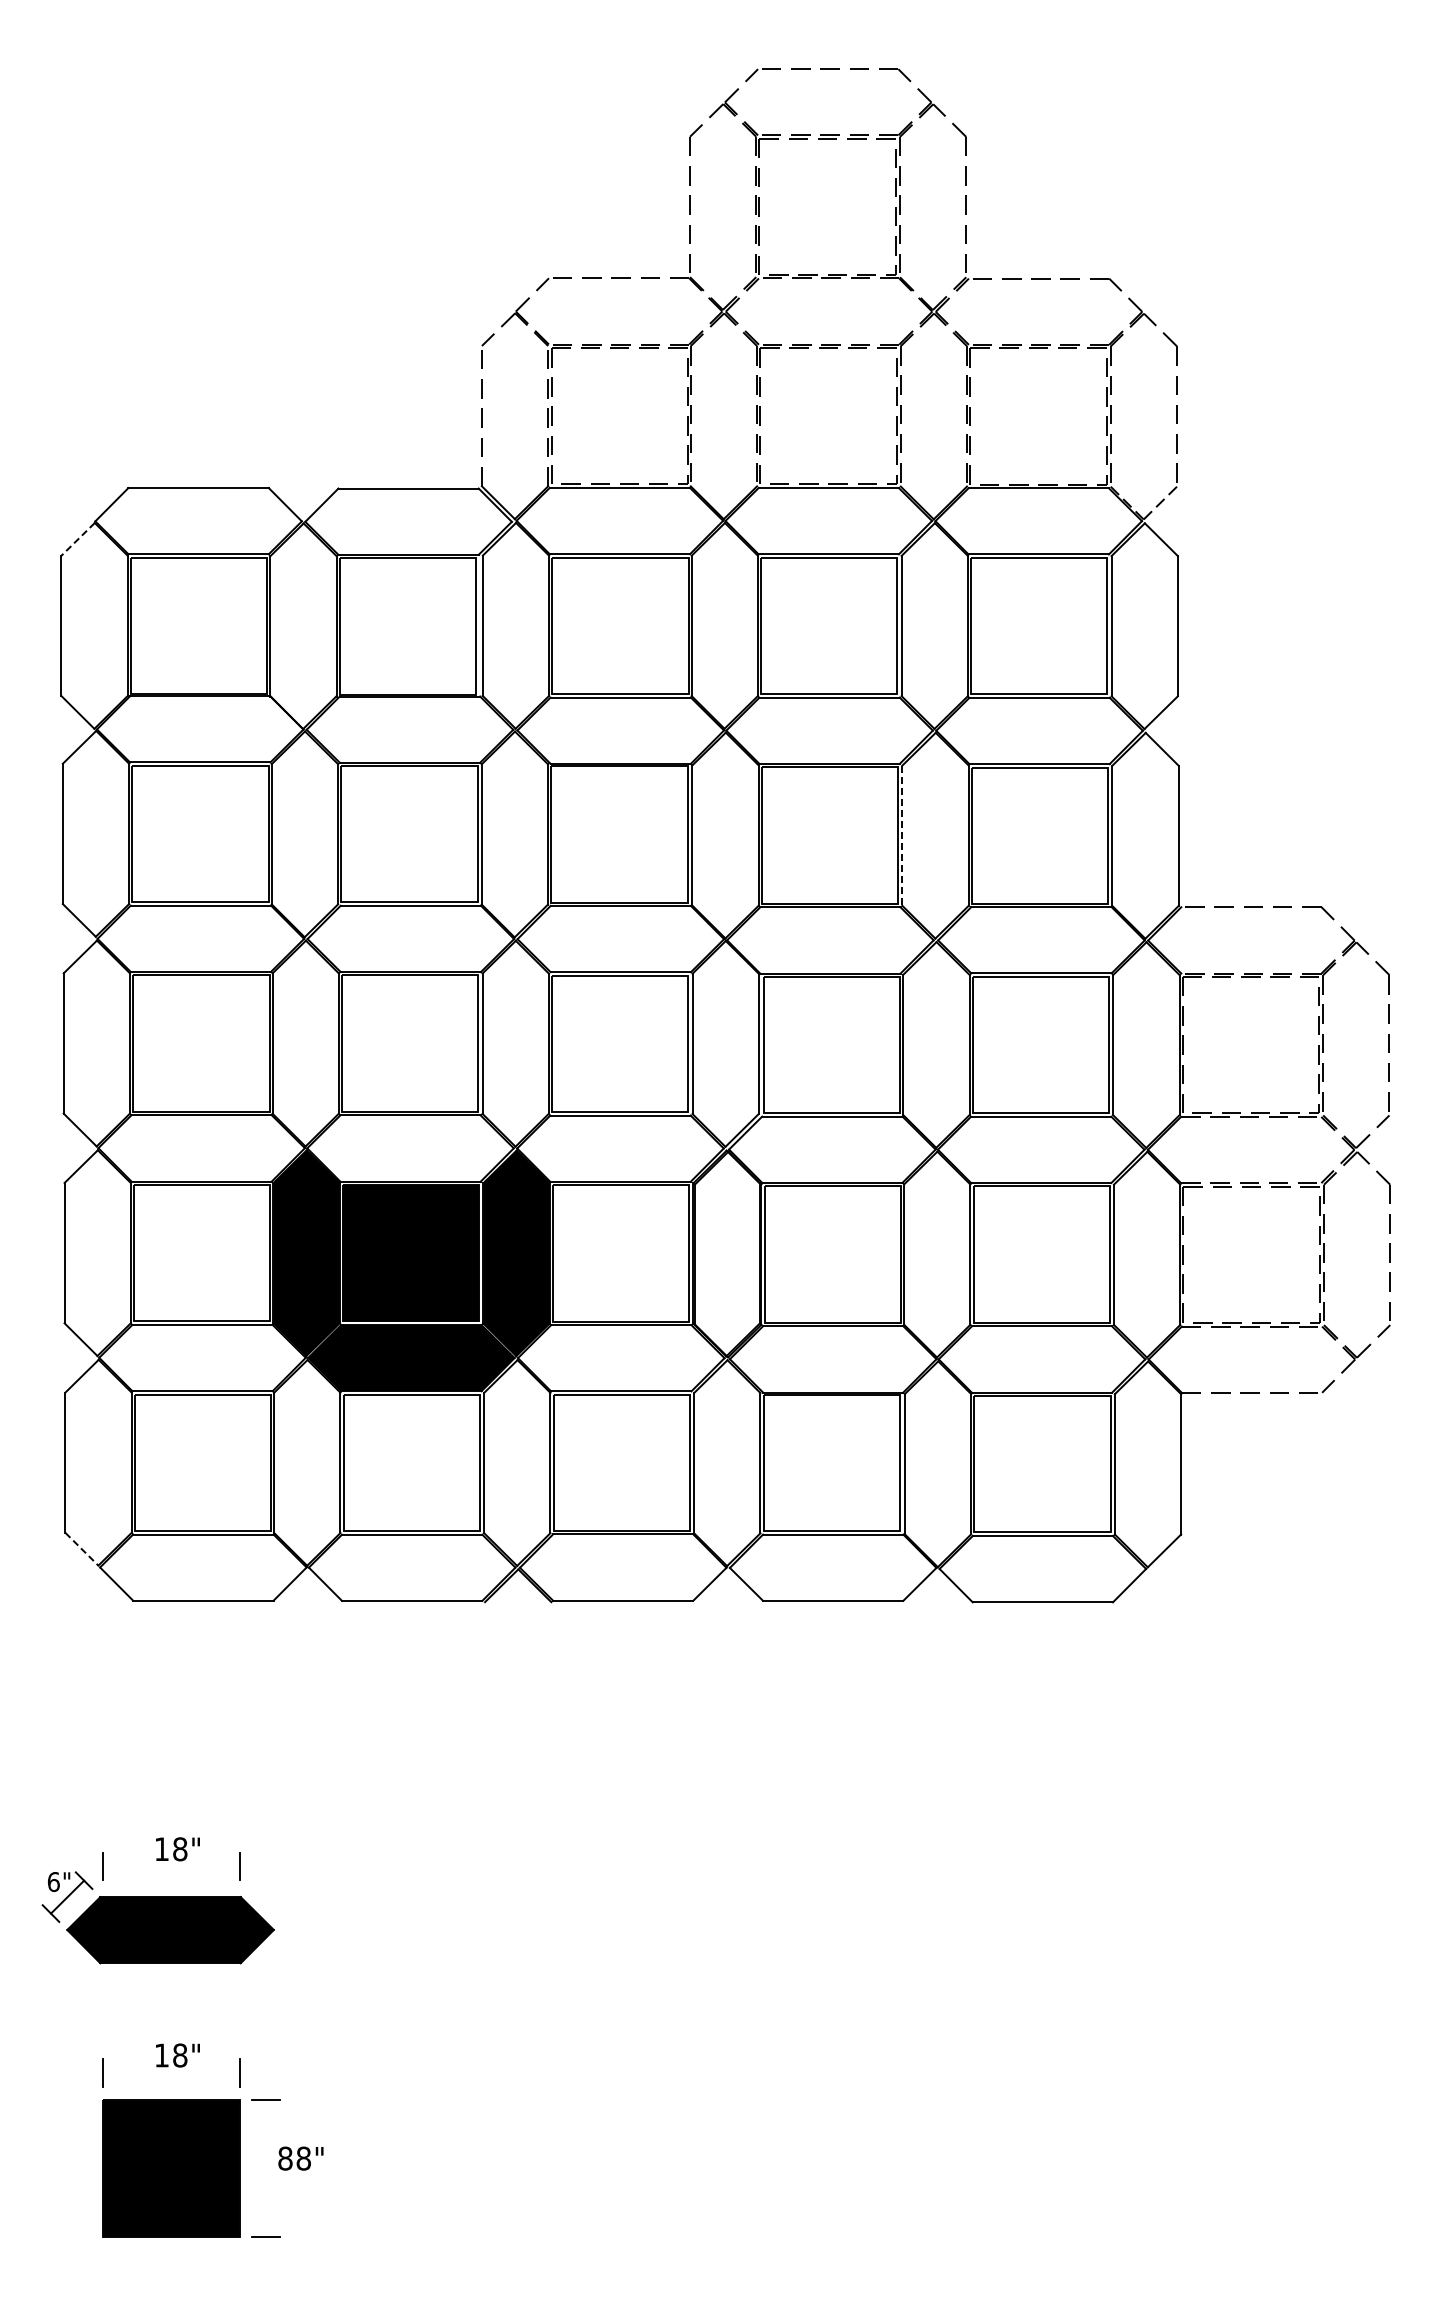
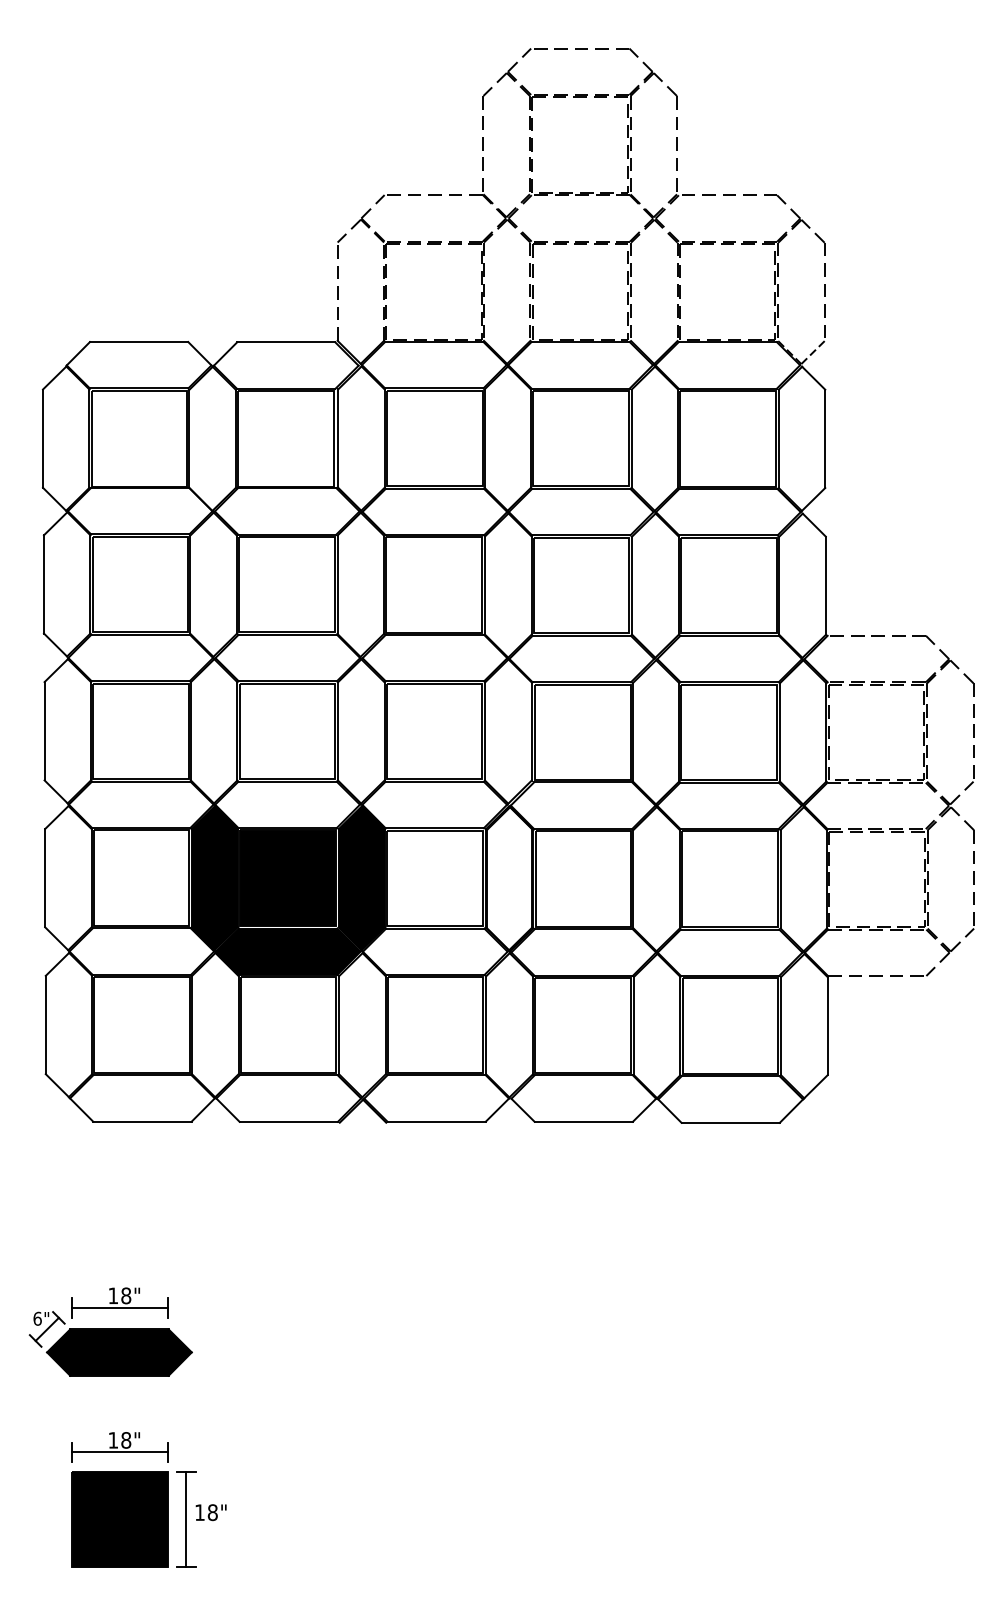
line: (77, 539) -> (54, 378), dashed -> solid
line: (902, 836) -> (632, 586), dashed -> solid
line: (82, 1549) -> (57, 1085), dashed -> solid
line: (171, 1866) -> (120, 1307), added
line: (171, 2072) -> (120, 1452), added
text: (285, 2158) -> (199, 1512), 88" -> 18"
line: (265, 2168) -> (185, 1519), added

